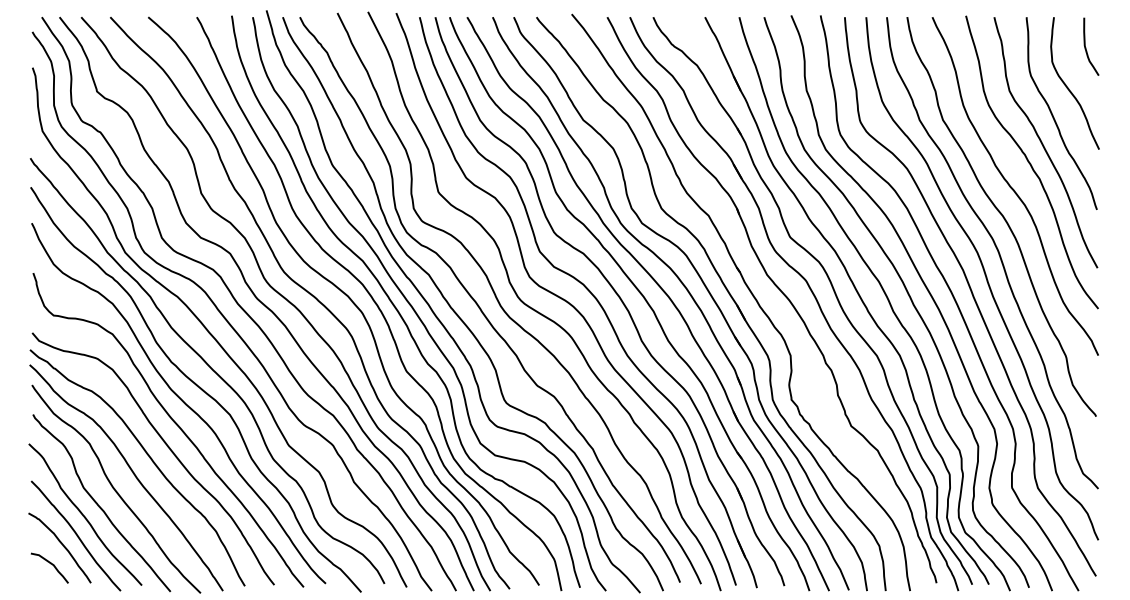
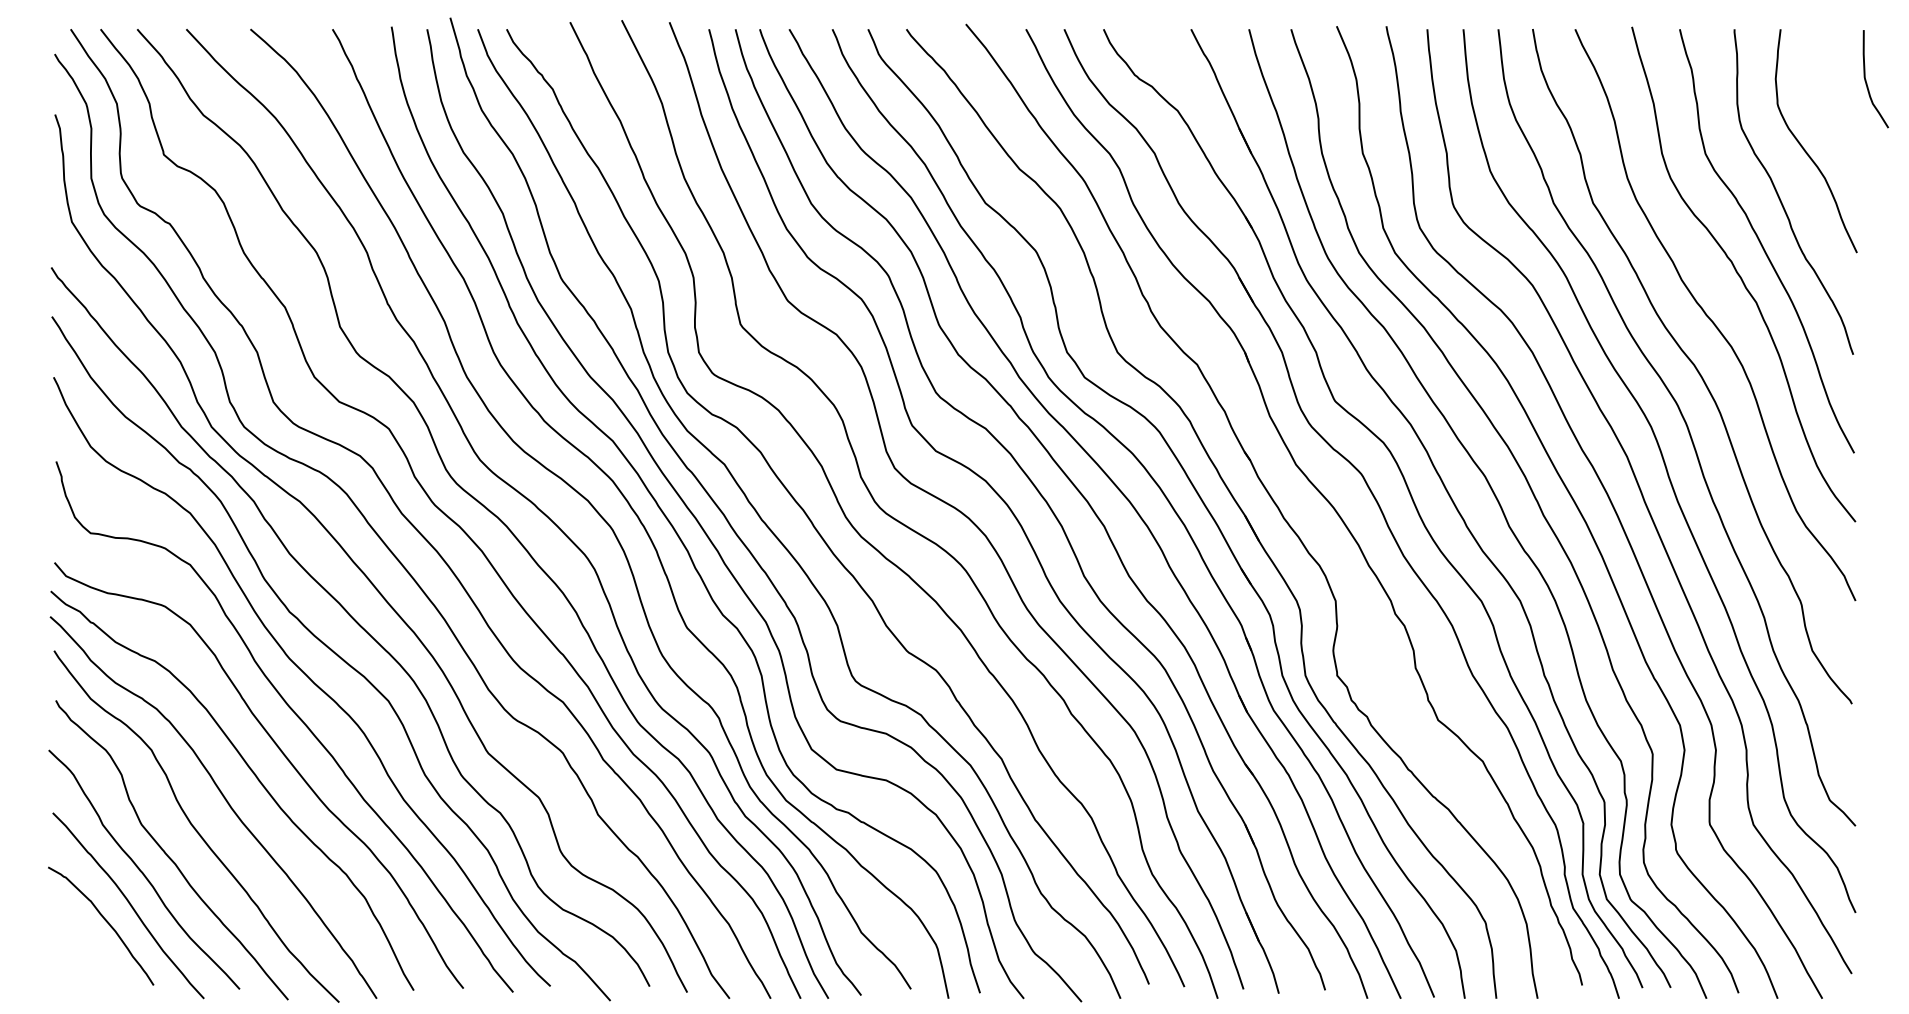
curve: (1086, 47) -> (1867, 80), moved
curve: (50, 564) -> (85, 953), removed

